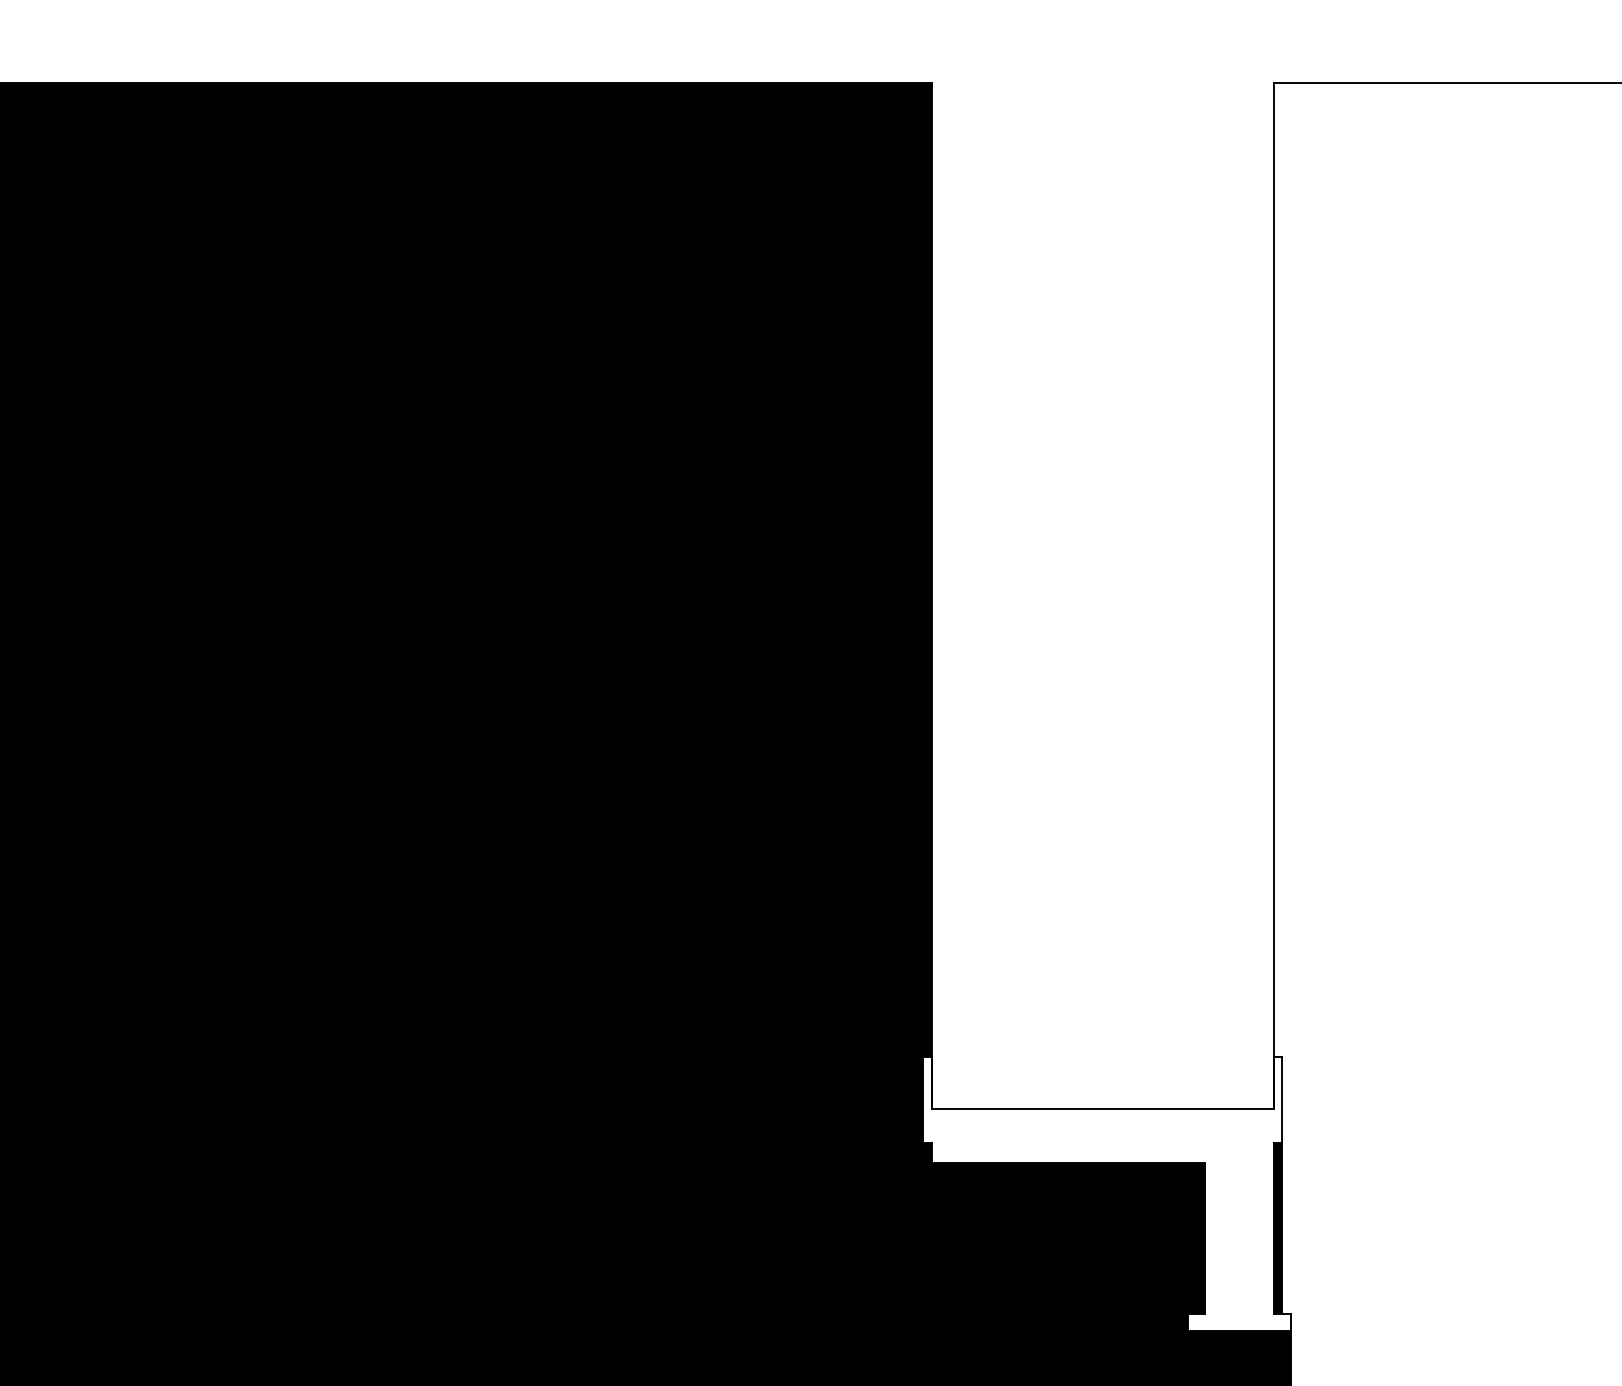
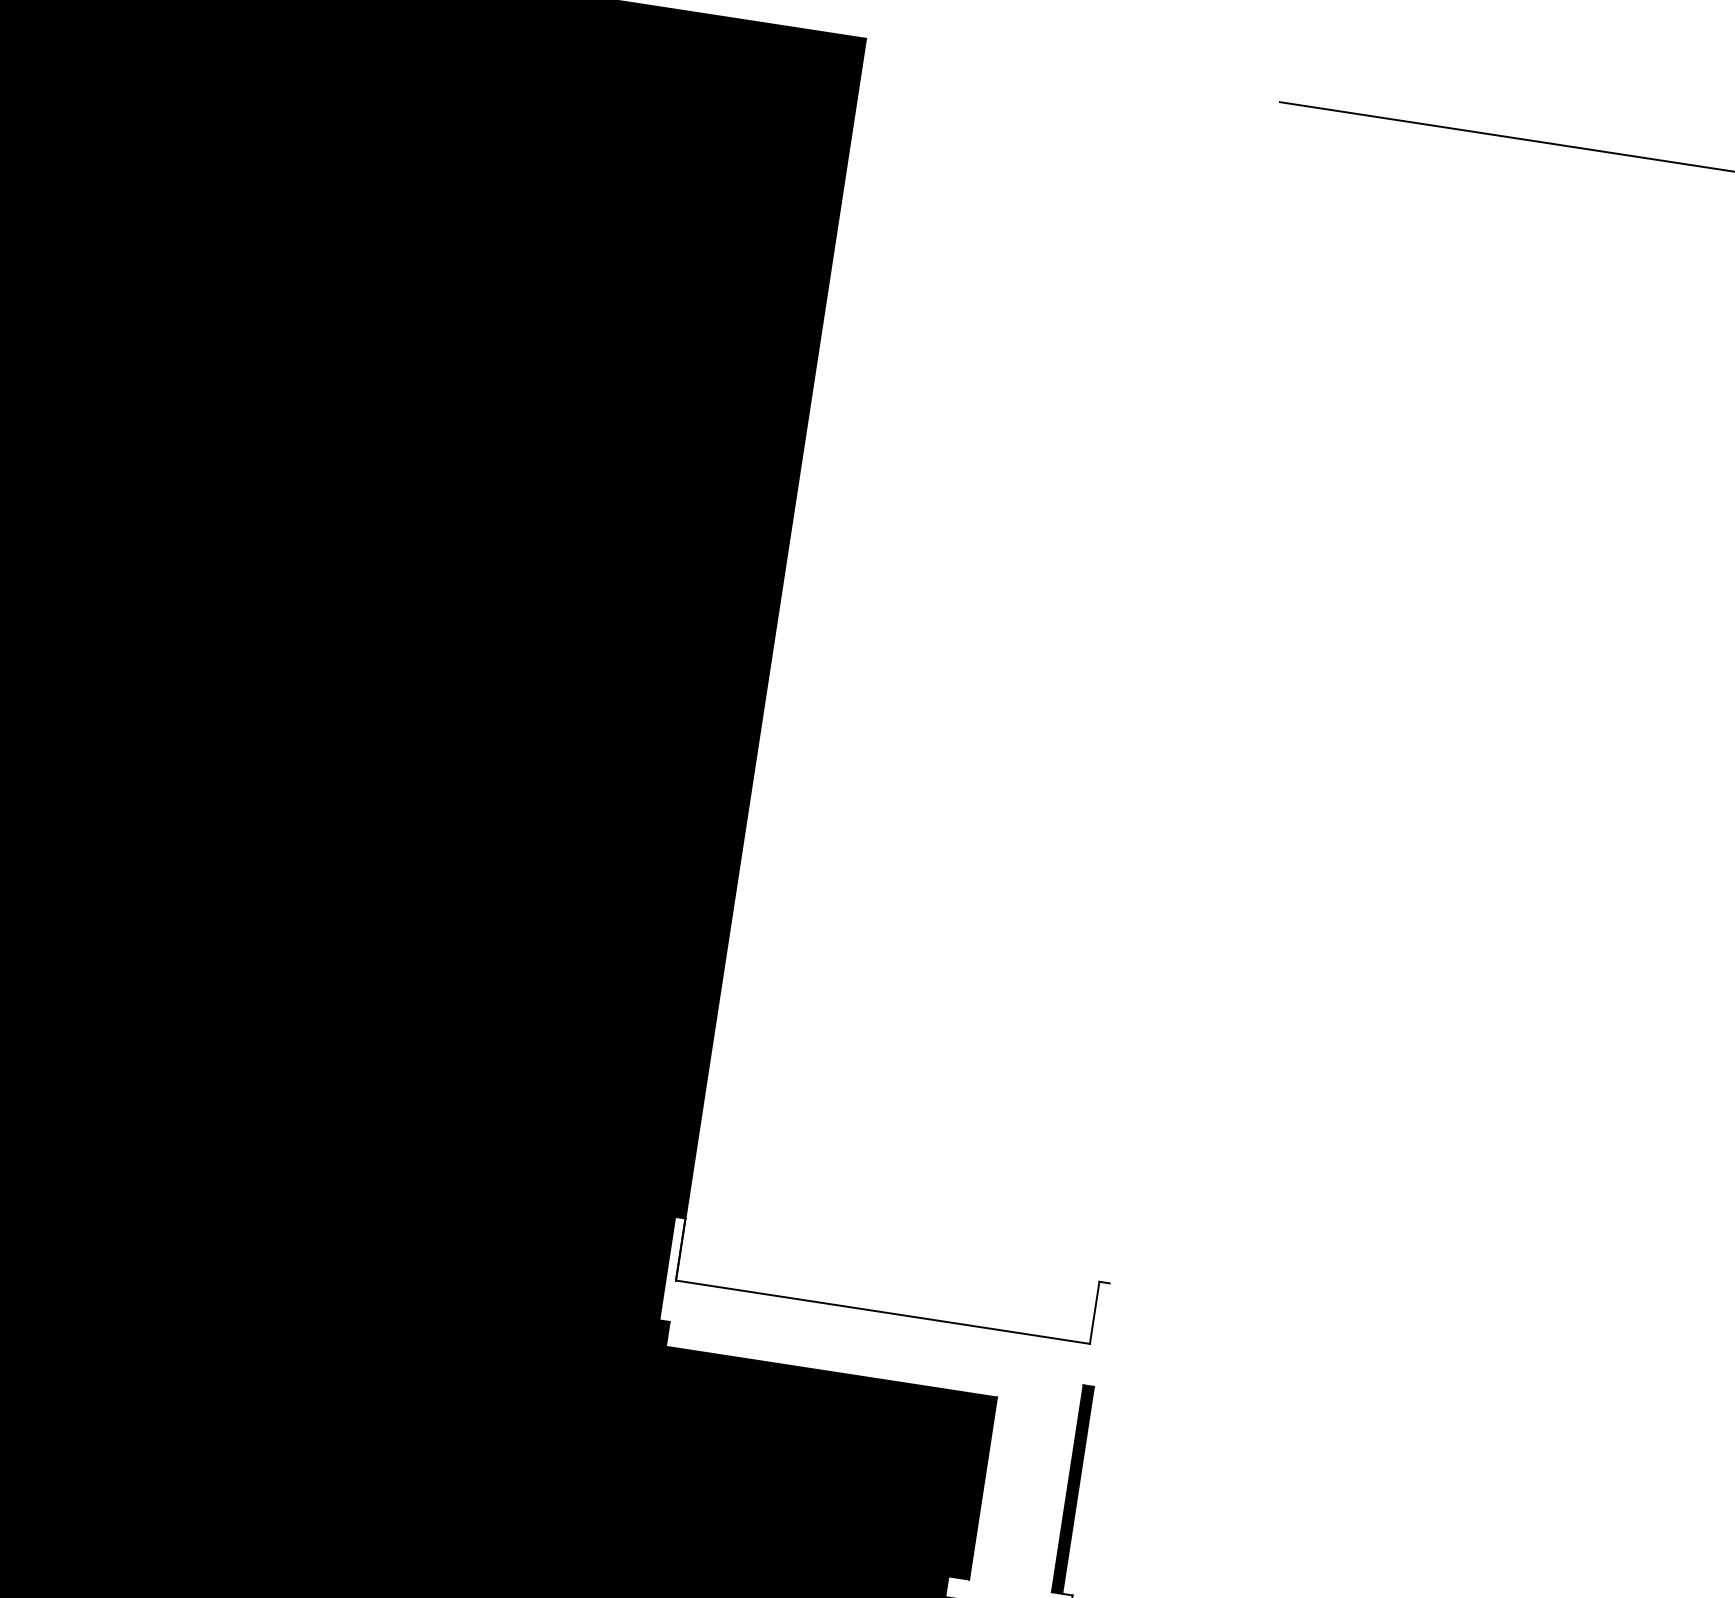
line: (1273, 595) -> (1184, 722), removed
line: (1282, 1099) -> (1102, 1334), removed

